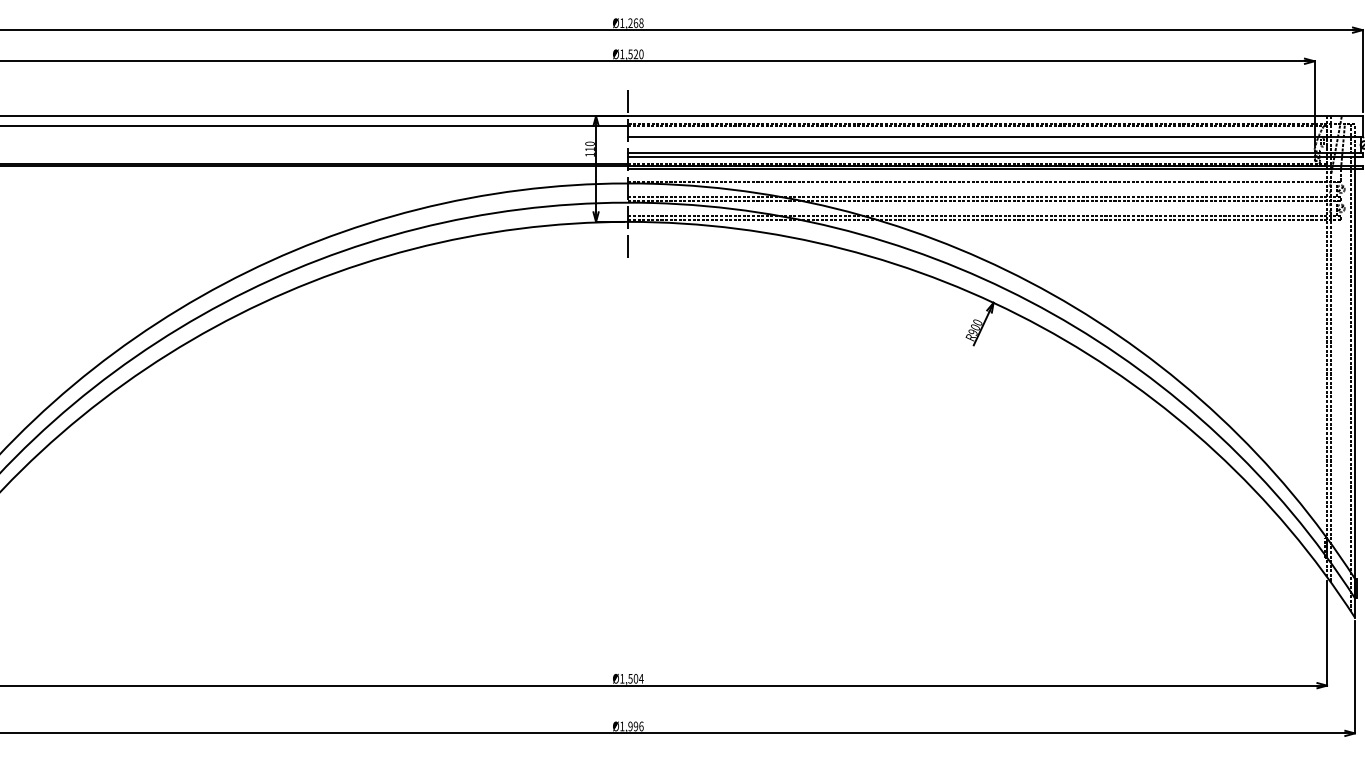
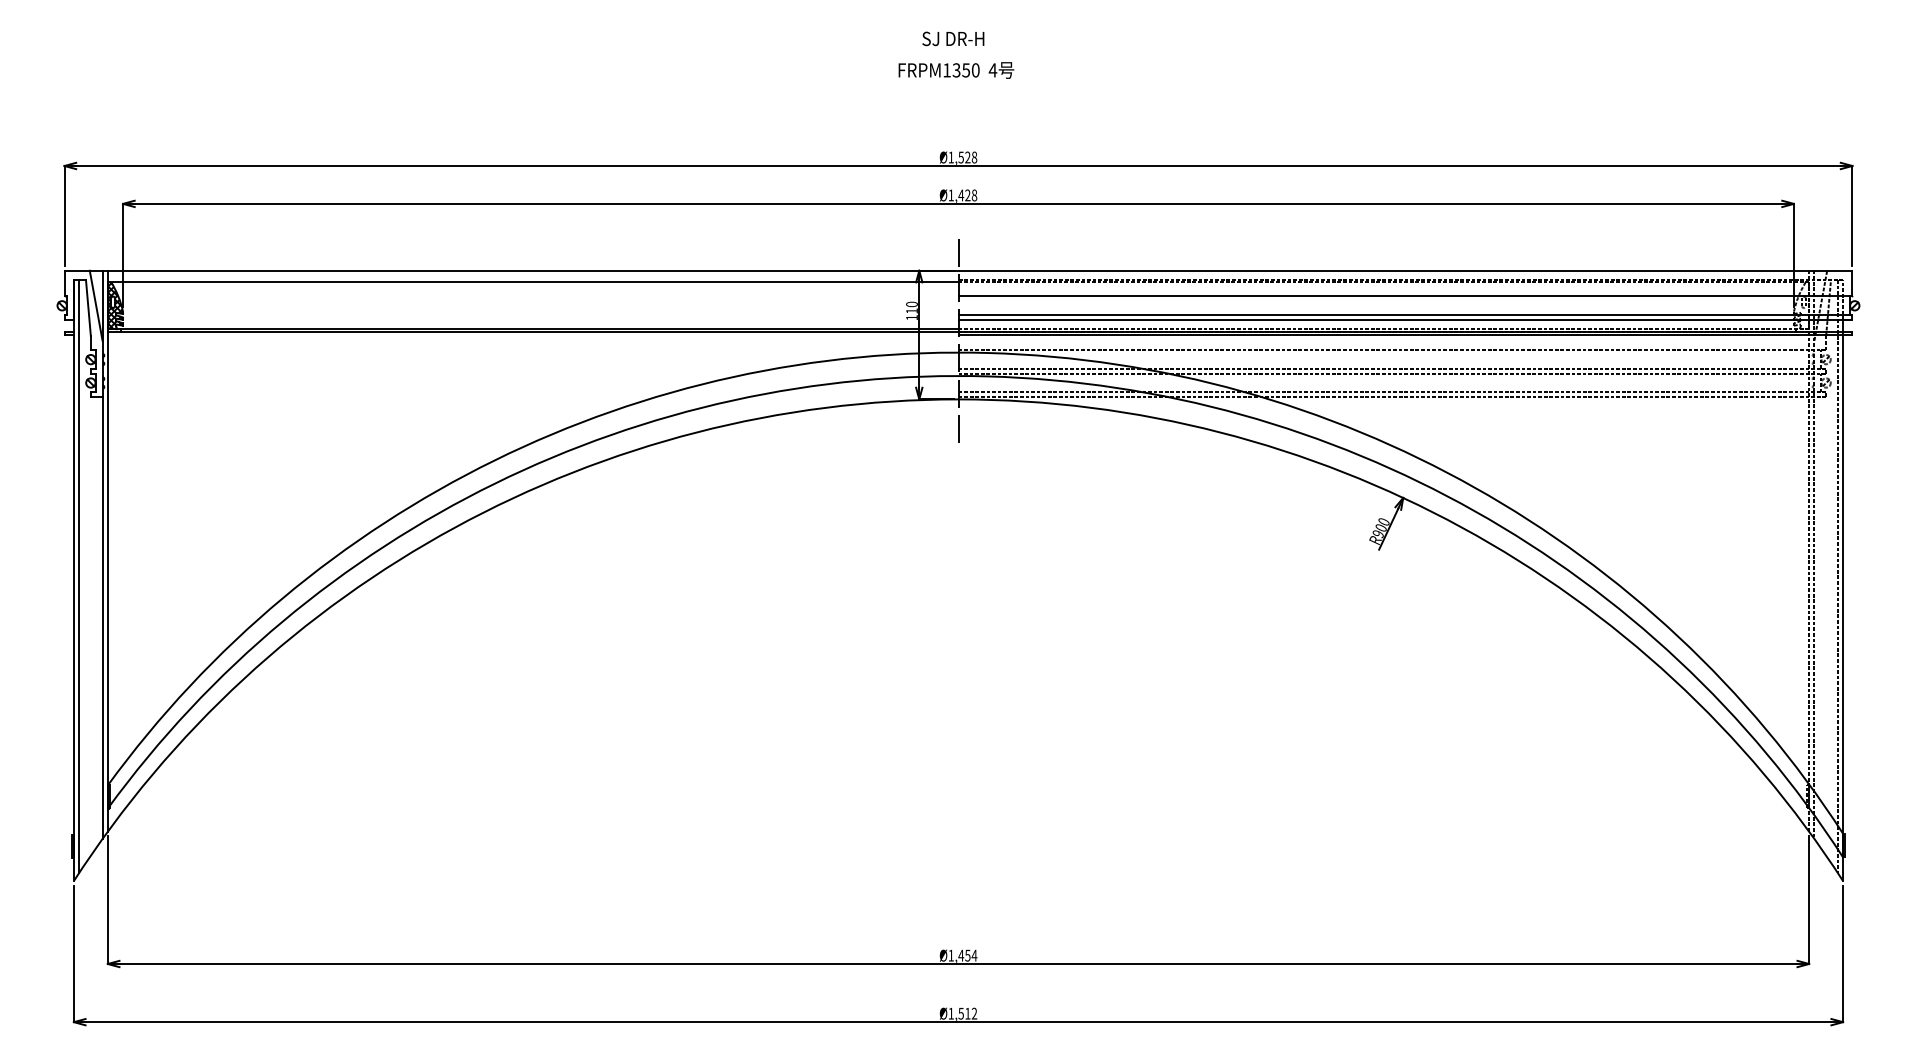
text: (633, 23) -> (964, 157), Ø1,268 -> Ø1,528
text: (635, 54) -> (967, 195), Ø1,520 -> Ø1,428
text: (633, 678) -> (964, 955), Ø1,504 -> Ø1,454
text: (635, 726) -> (967, 1013), Ø1,996 -> Ø1,512

